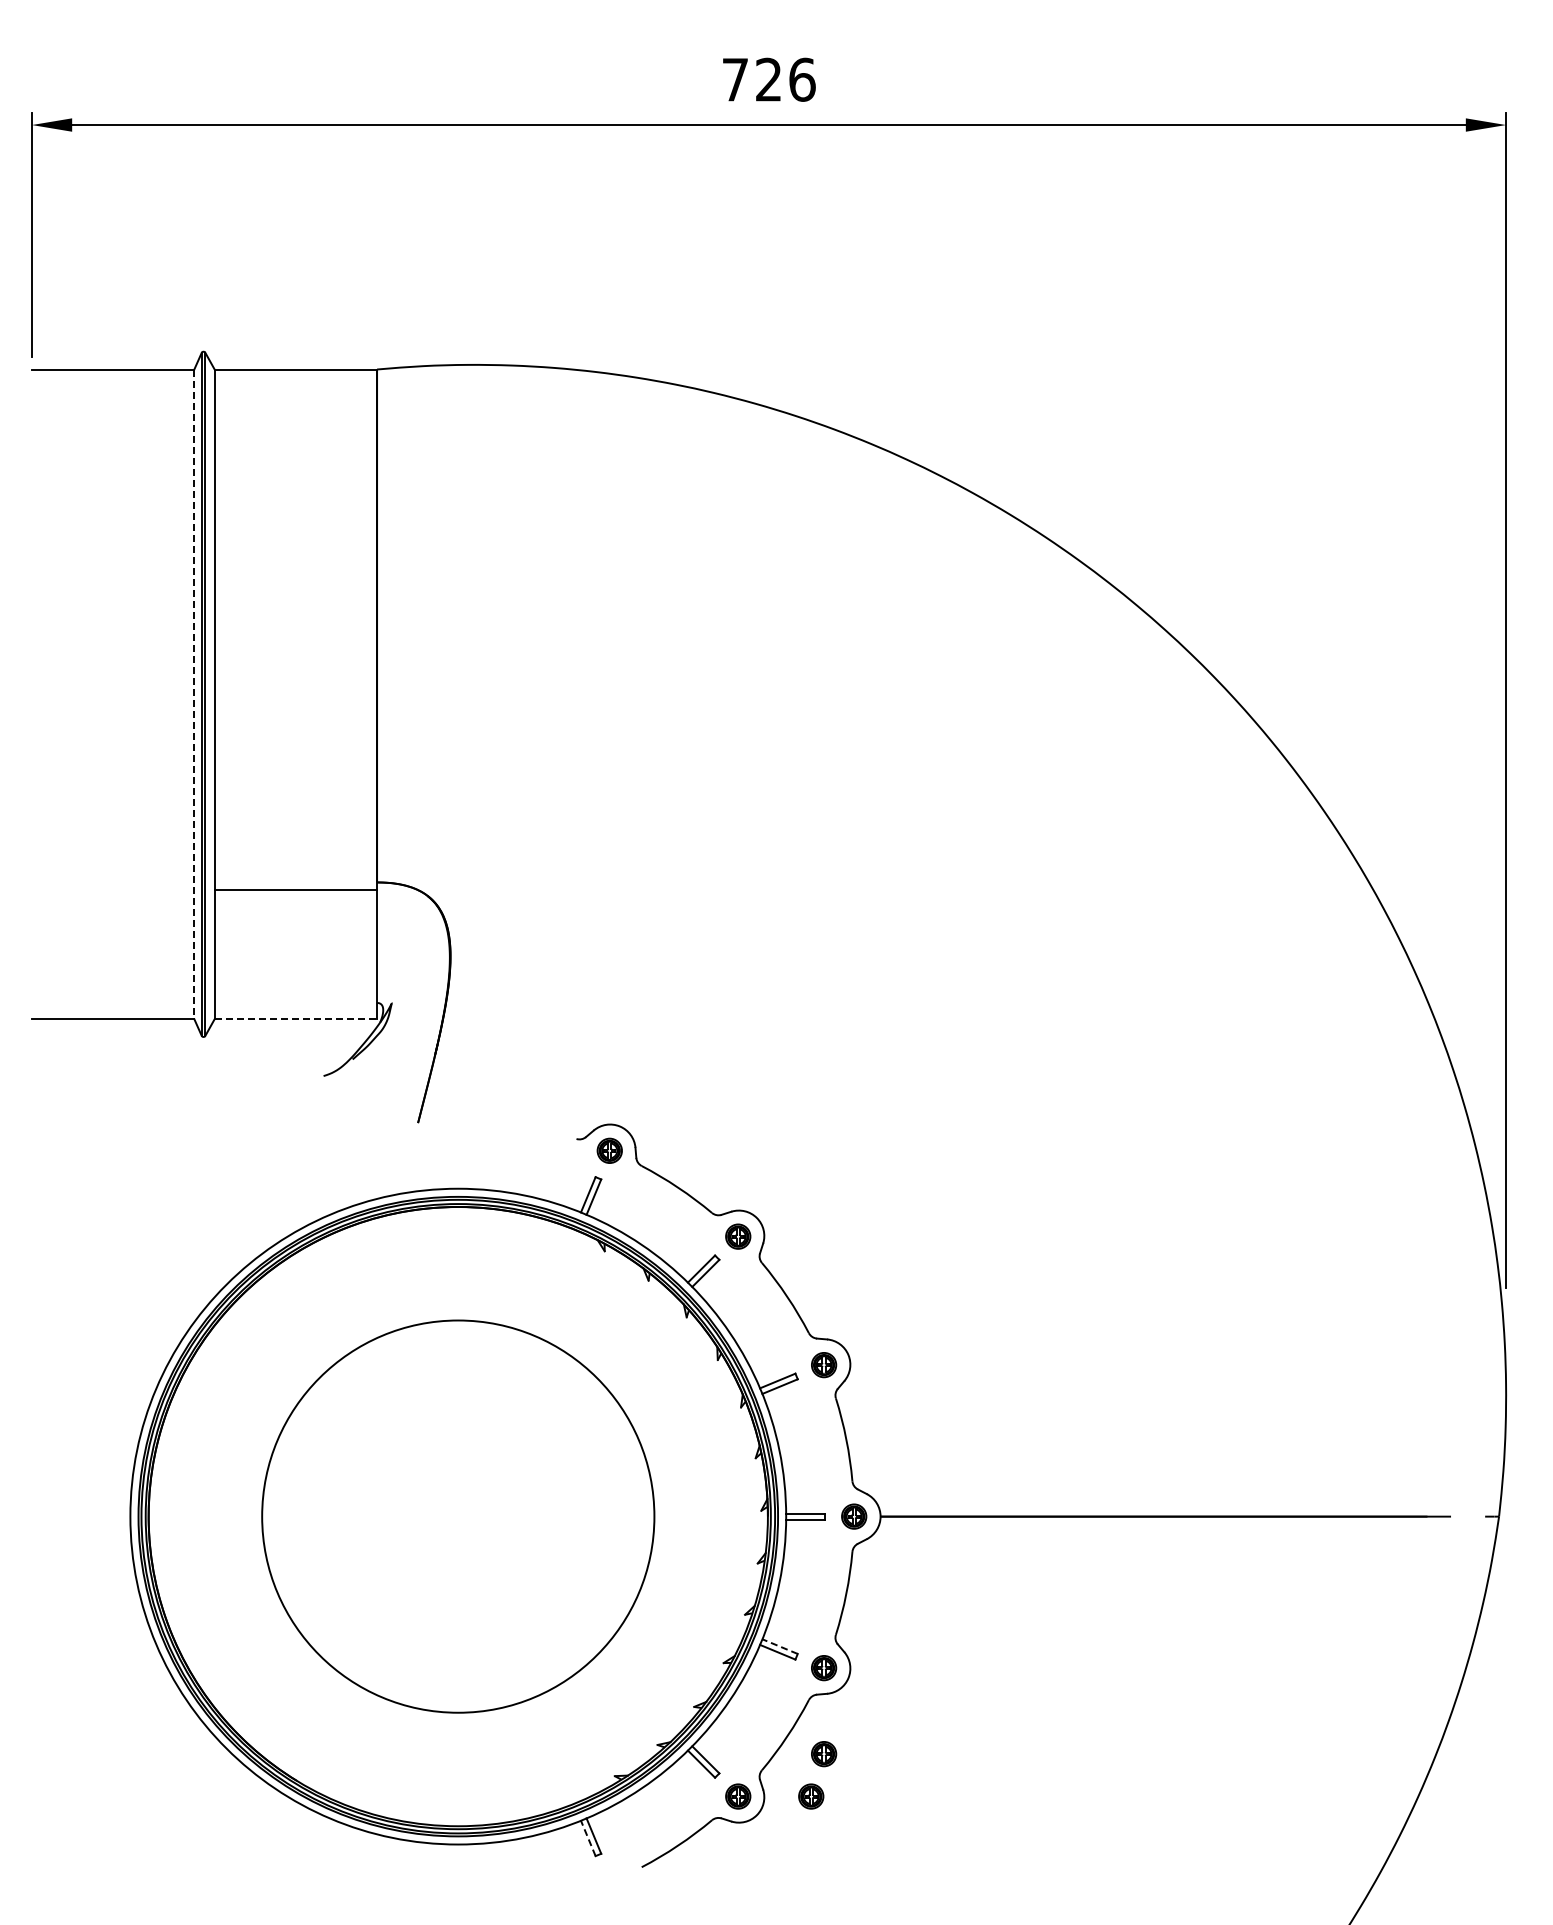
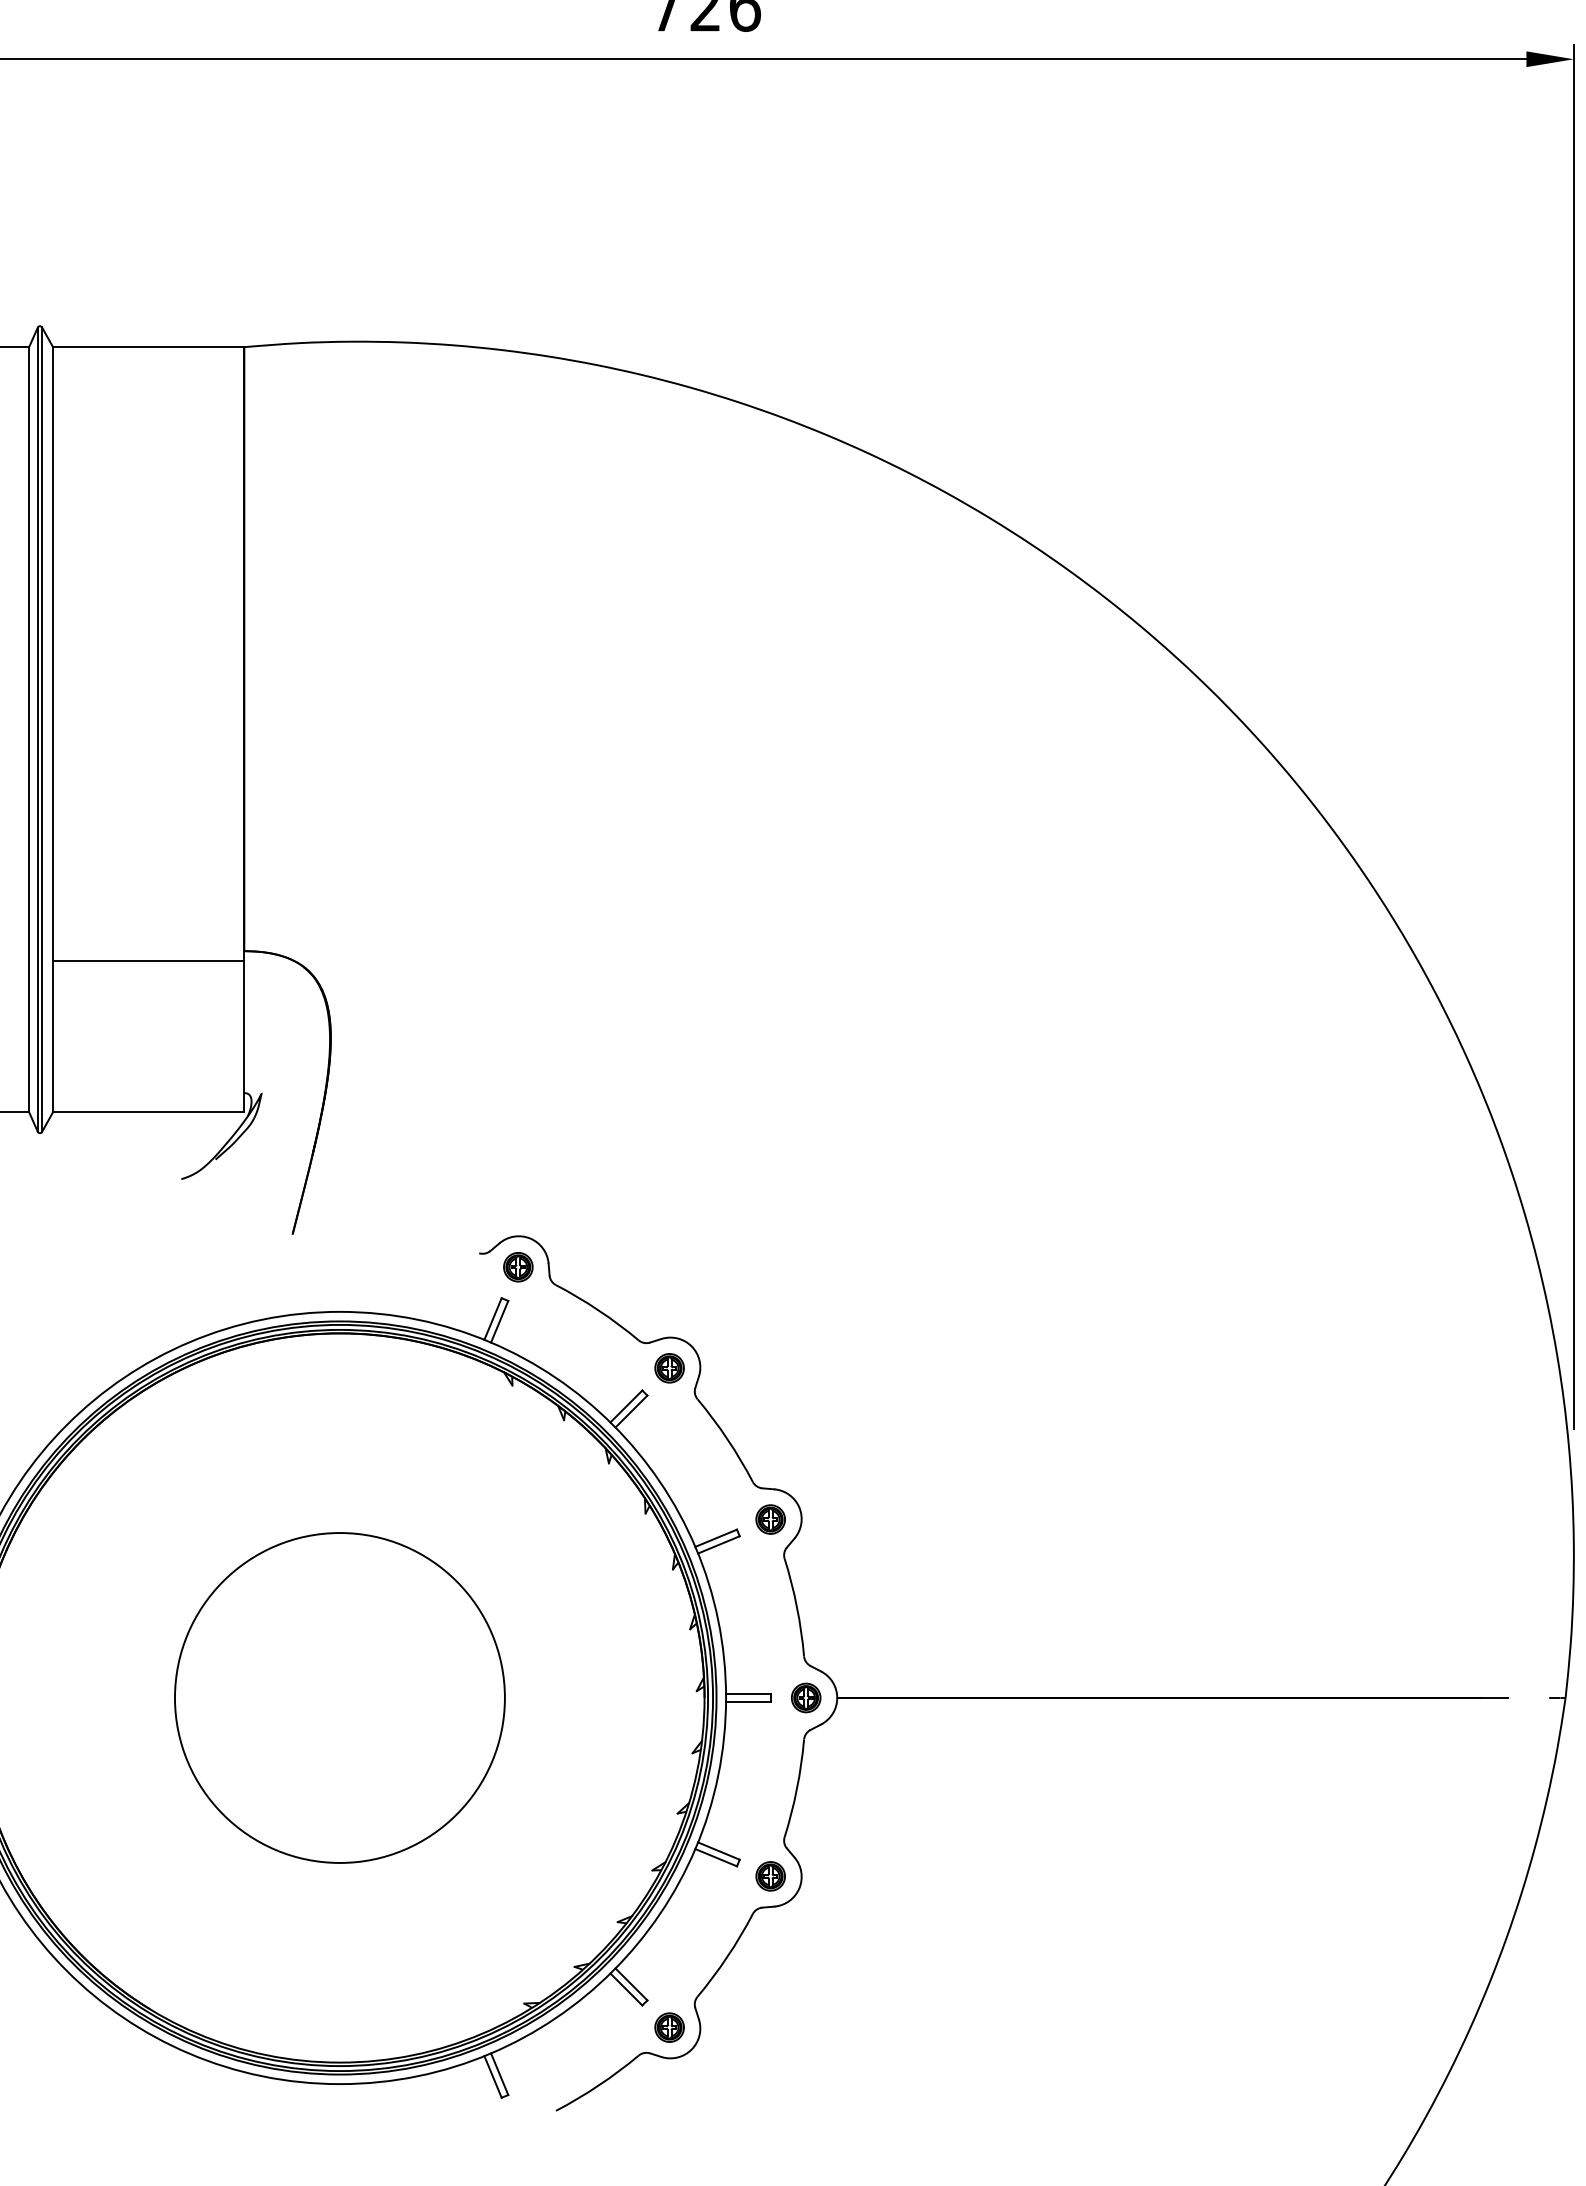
line: (194, 694) -> (29, 729), dashed -> solid
line: (296, 1019) -> (149, 1112), dashed -> solid
circle: (458, 1516) -> (340, 1697), size x0.71
line: (779, 1646) -> (718, 1850), dashed -> solid
part: (824, 1754) -> (771, 1978), removed
part: (811, 1796) -> (755, 2027), removed
line: (588, 1837) -> (493, 2075), dashed -> solid

